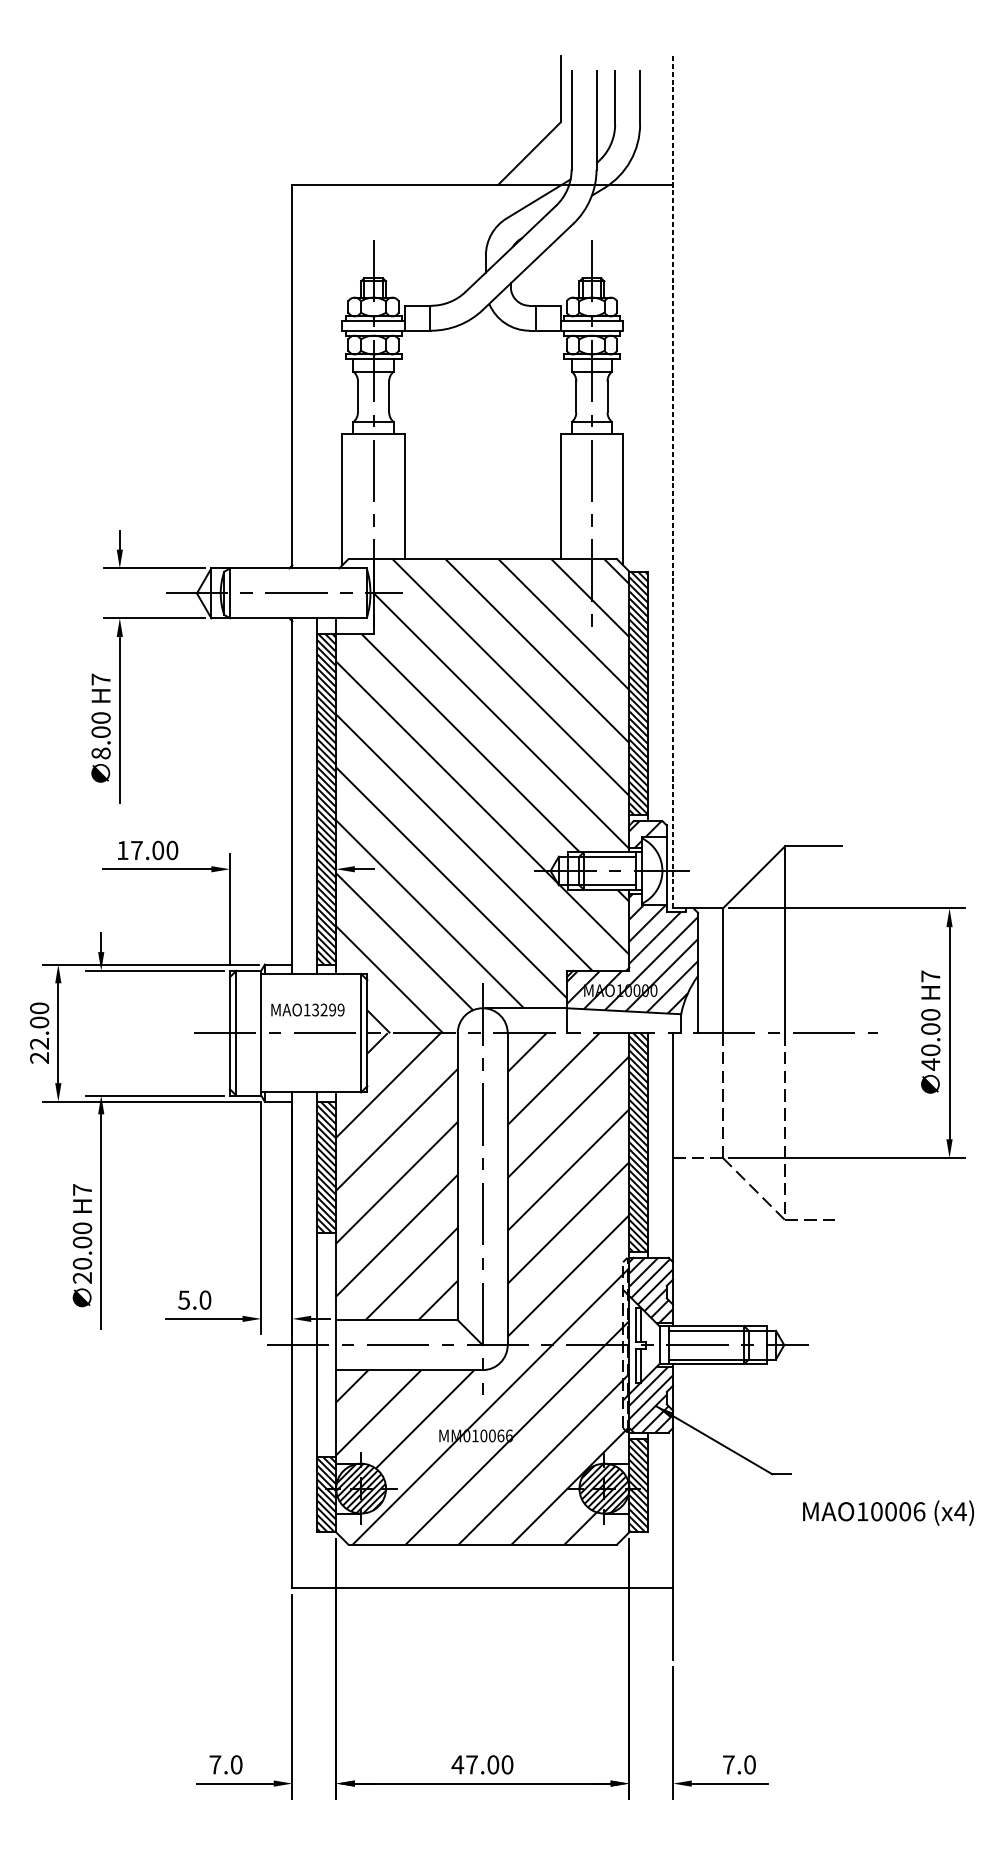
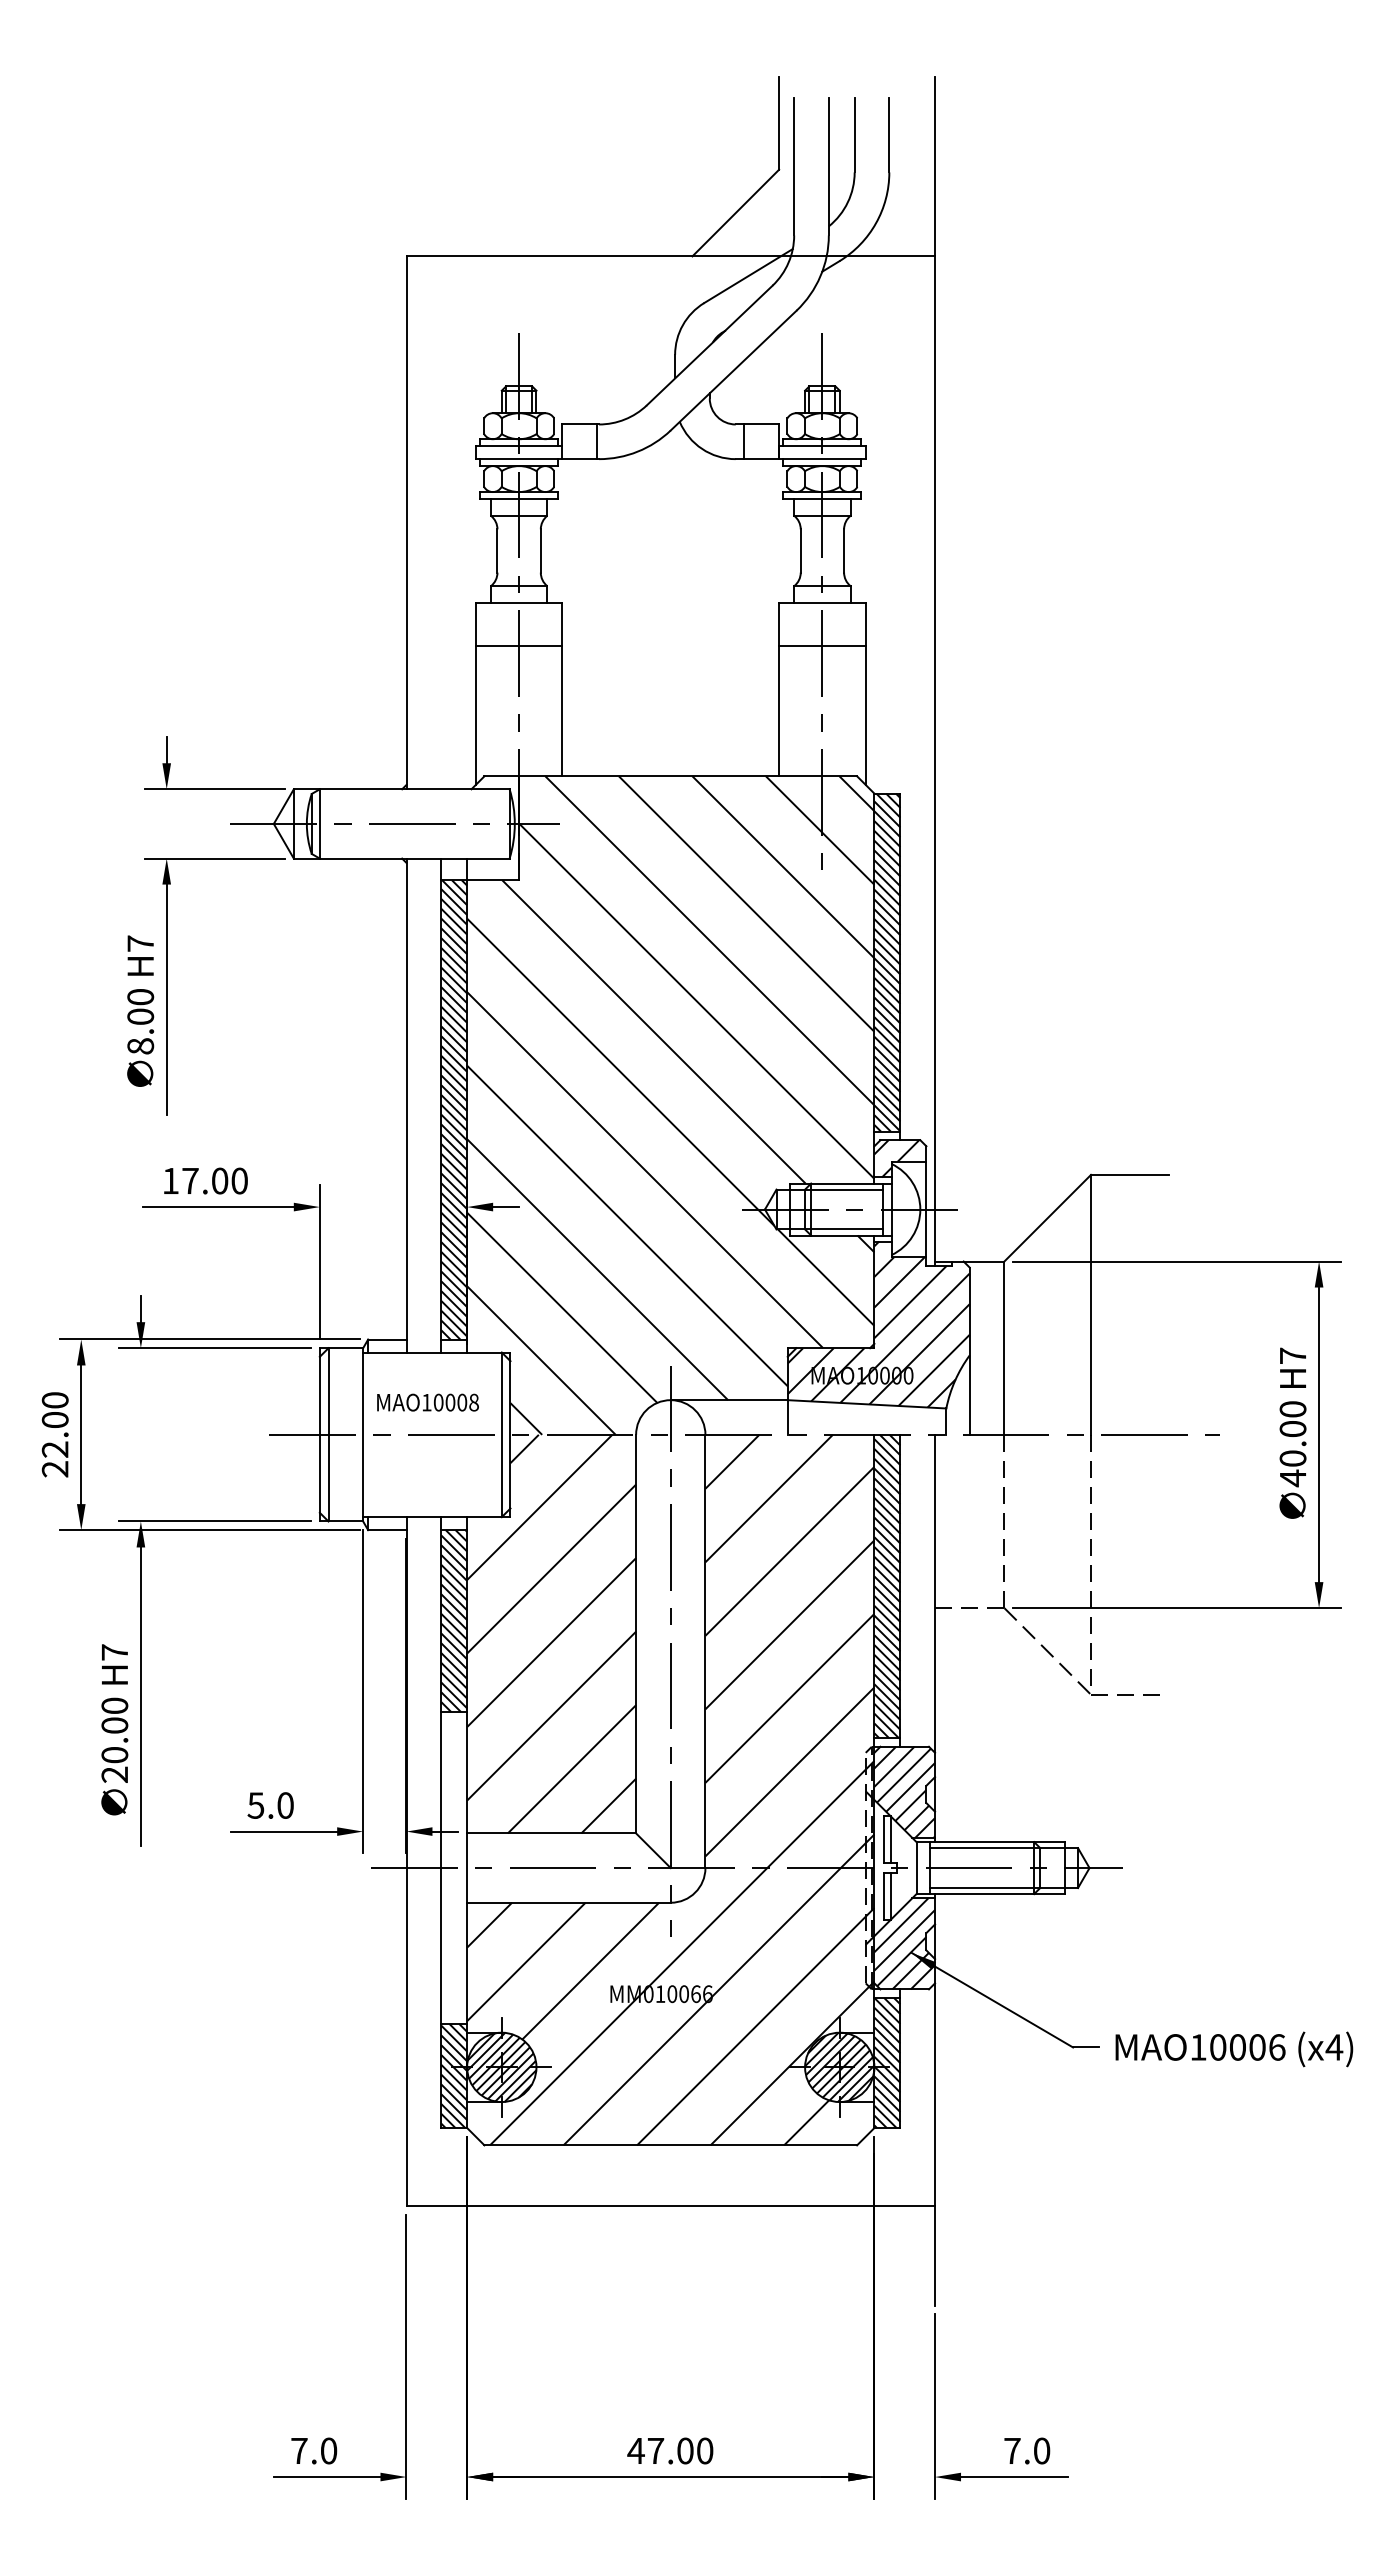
line: (373, 465) -> (518, 646), added
line: (592, 465) -> (822, 646), added
line: (673, 484) -> (935, 672), dashed -> solid
text: (327, 1009) -> (455, 1402), MAO13299 -> MAO10008
text: (888, 1513) -> (1234, 2049), moved

